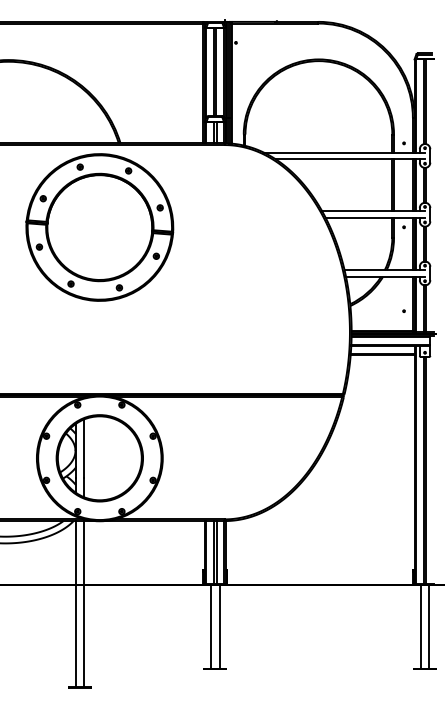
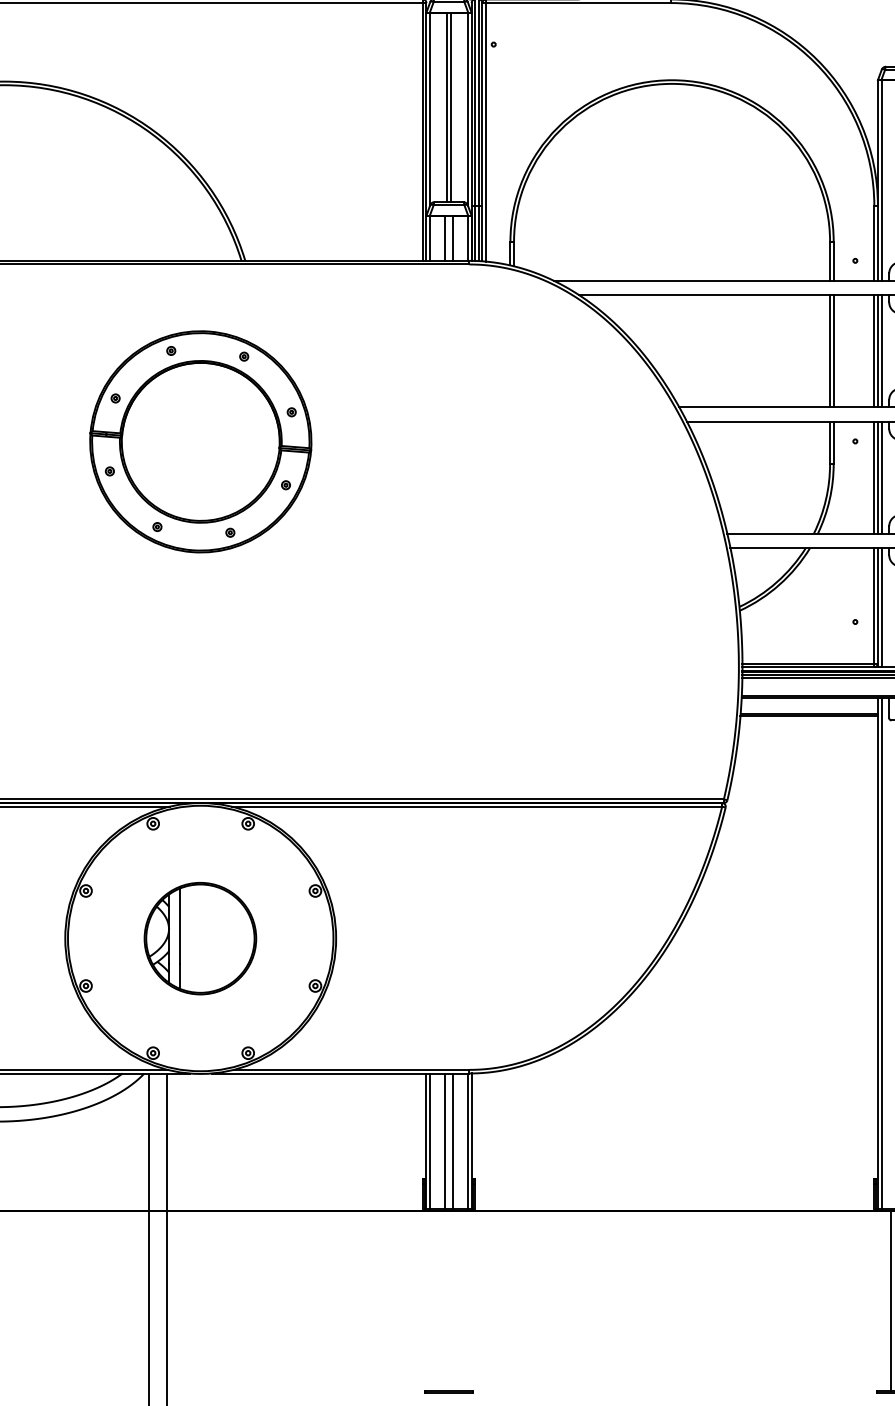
part: (99, 227) -> (199, 441), size x0.7
part: (99, 458) -> (199, 938), size x0.6
line: (210, 626) -> (438, 1300), removed
line: (219, 626) -> (458, 1300), removed

